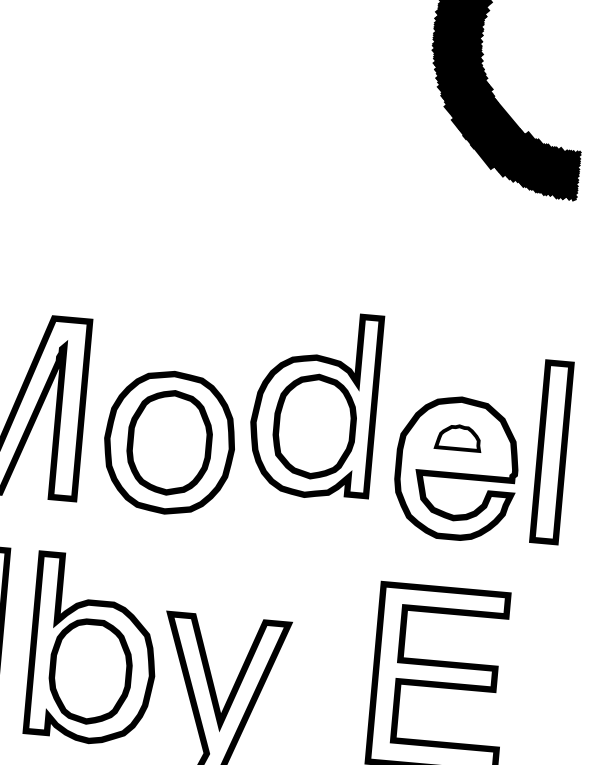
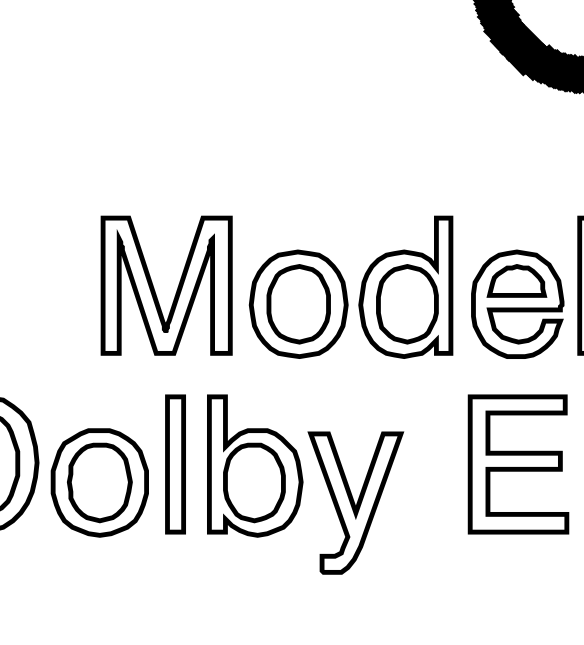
part: (314, 403) -> (405, 286), moved
part: (458, 437) -> (516, 280), size x1.67

